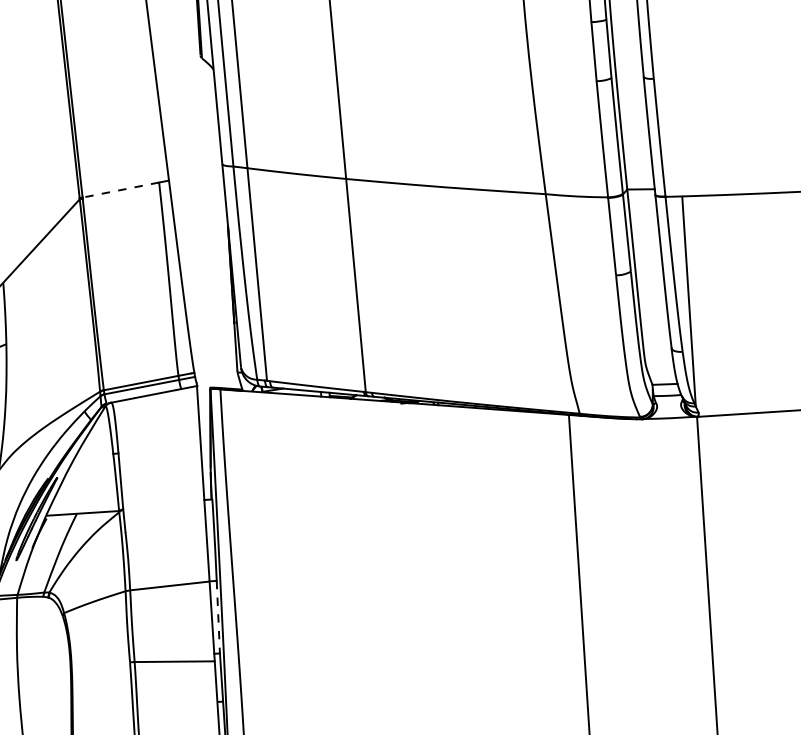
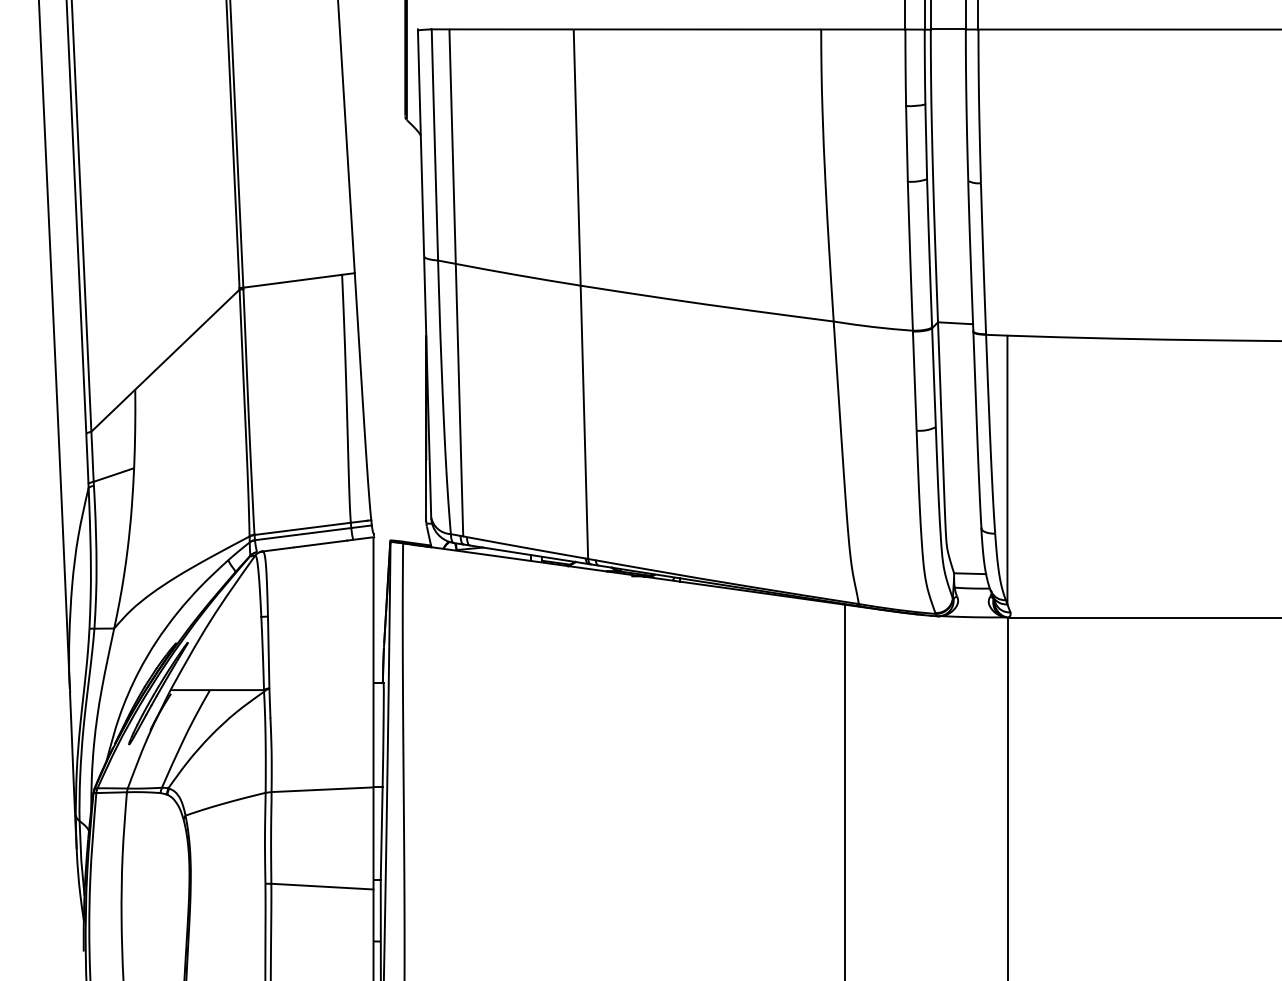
line: (120, 190) -> (292, 281), dashed -> solid
line: (218, 617) -> (381, 833), dashed -> solid

